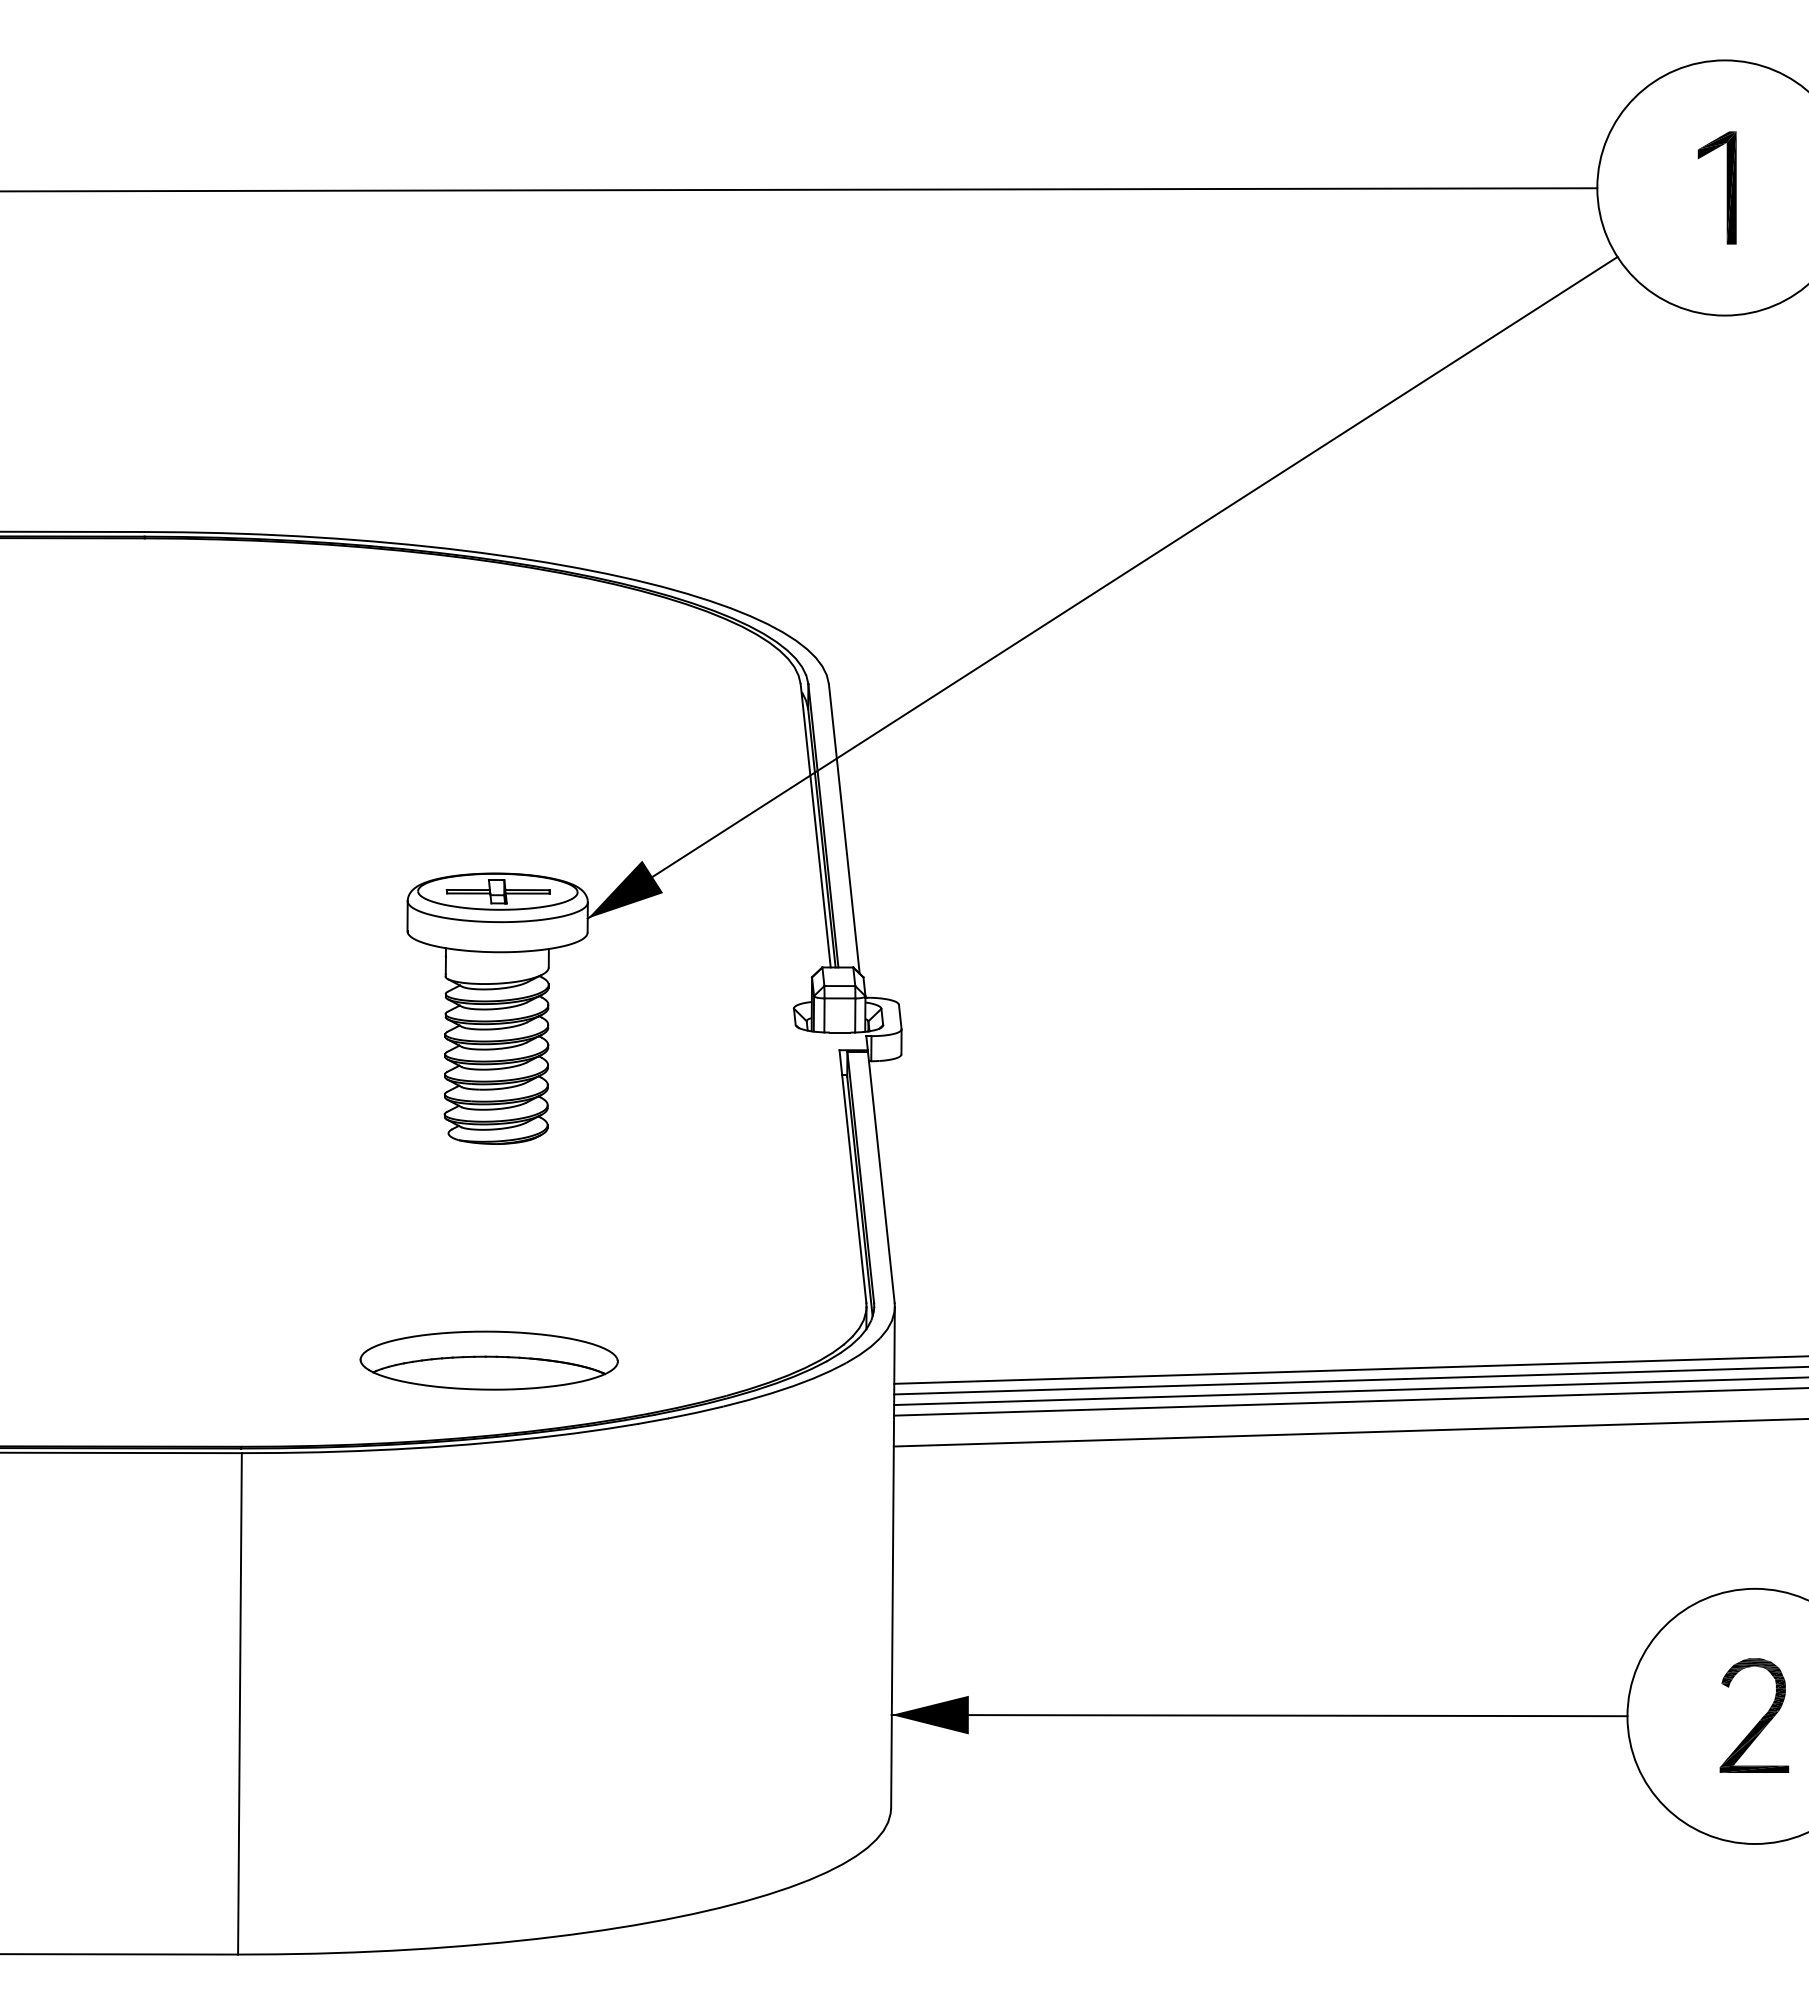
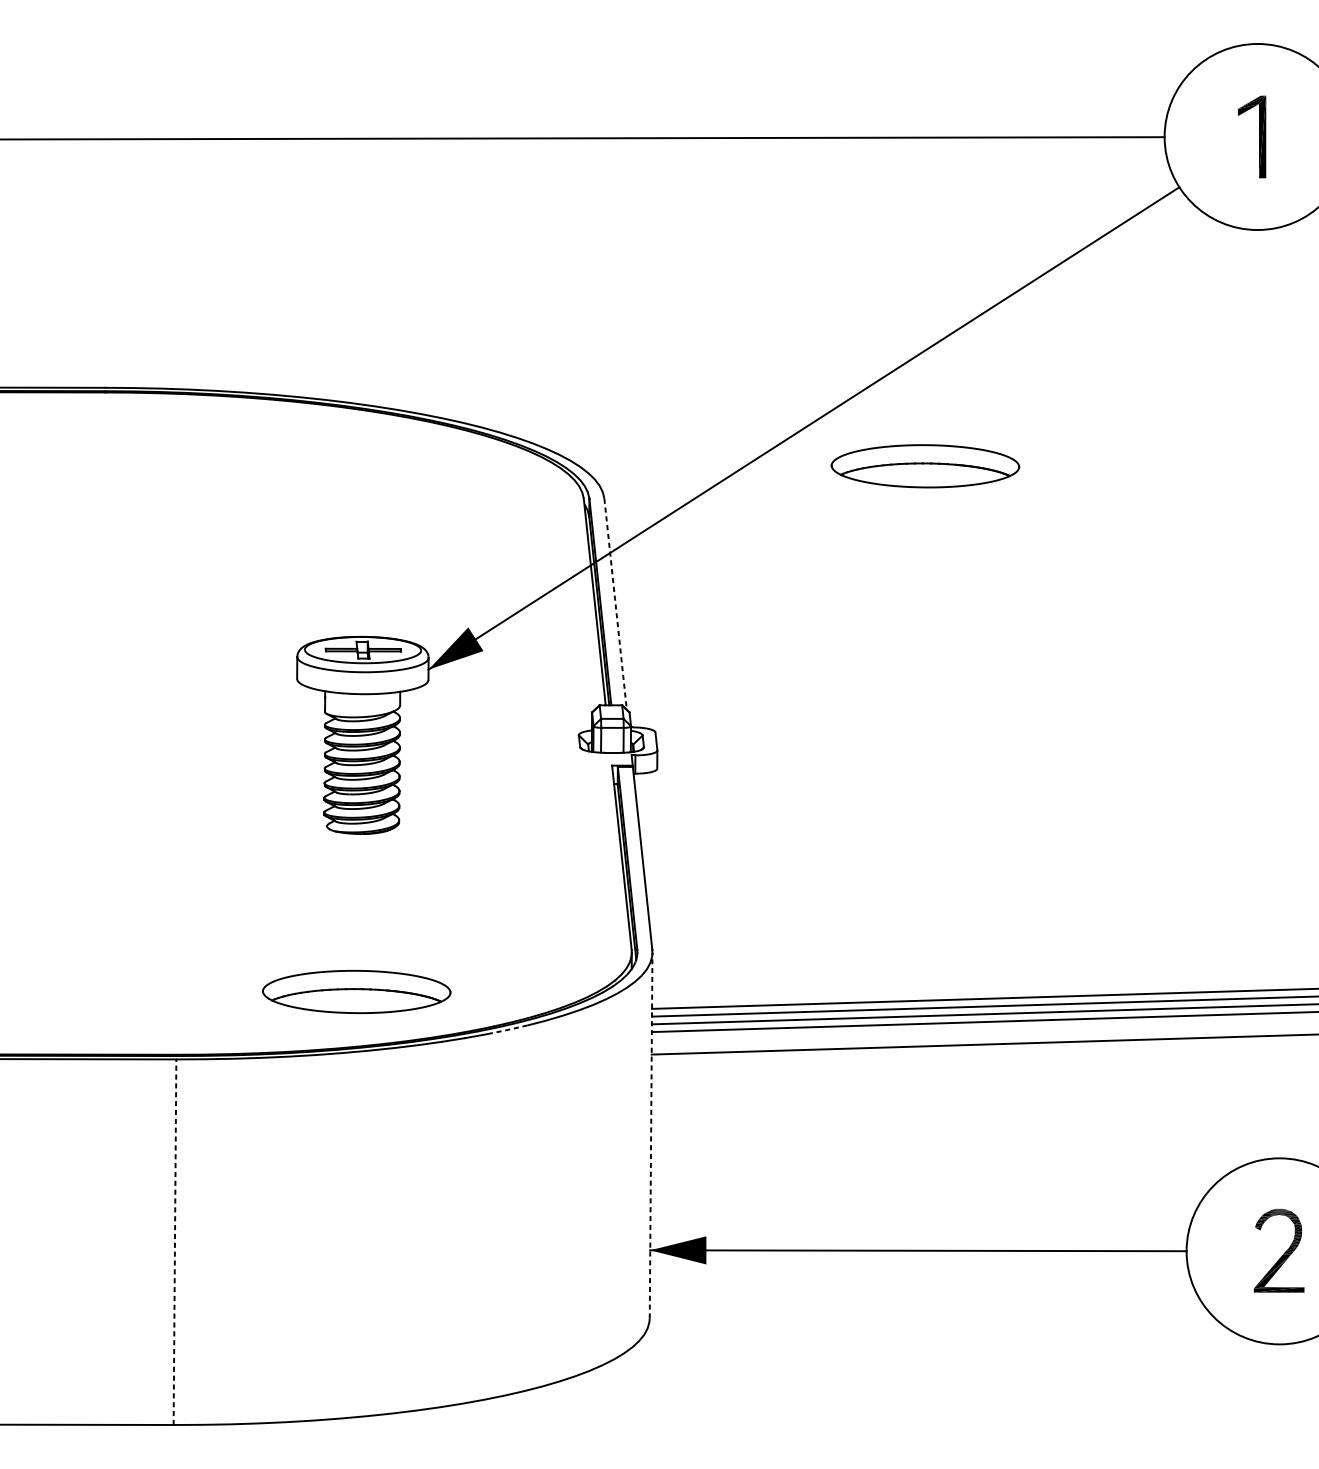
part: (1268, 639) -> (924, 466), added
line: (844, 828) -> (615, 603), solid -> dashed
line: (696, 1412) -> (507, 1029), solid -> dashed
line: (893, 1557) -> (651, 1135), solid -> dashed
line: (239, 1703) -> (174, 1241), solid -> dashed

